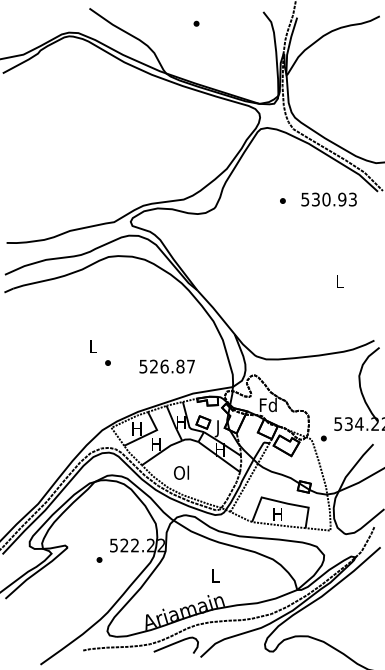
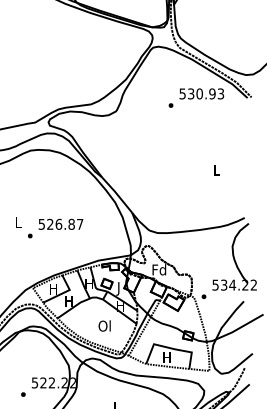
text: (328, 199) -> (201, 93), moved
text: (166, 366) -> (60, 224), moved
text: (181, 472) -> (104, 325), moved

